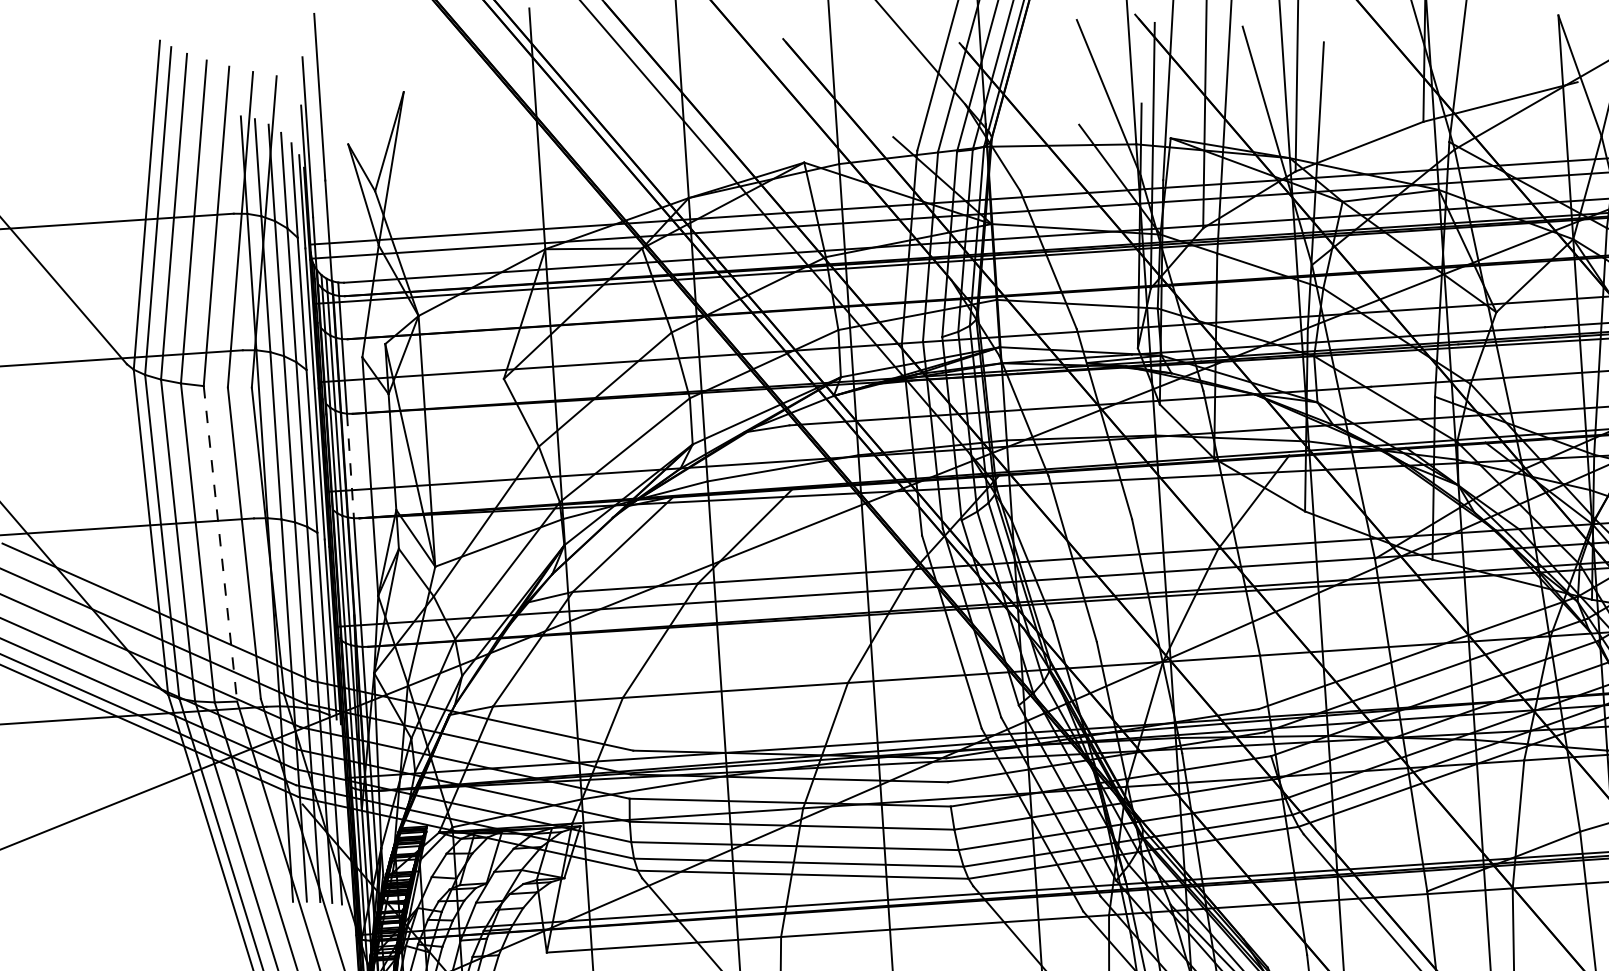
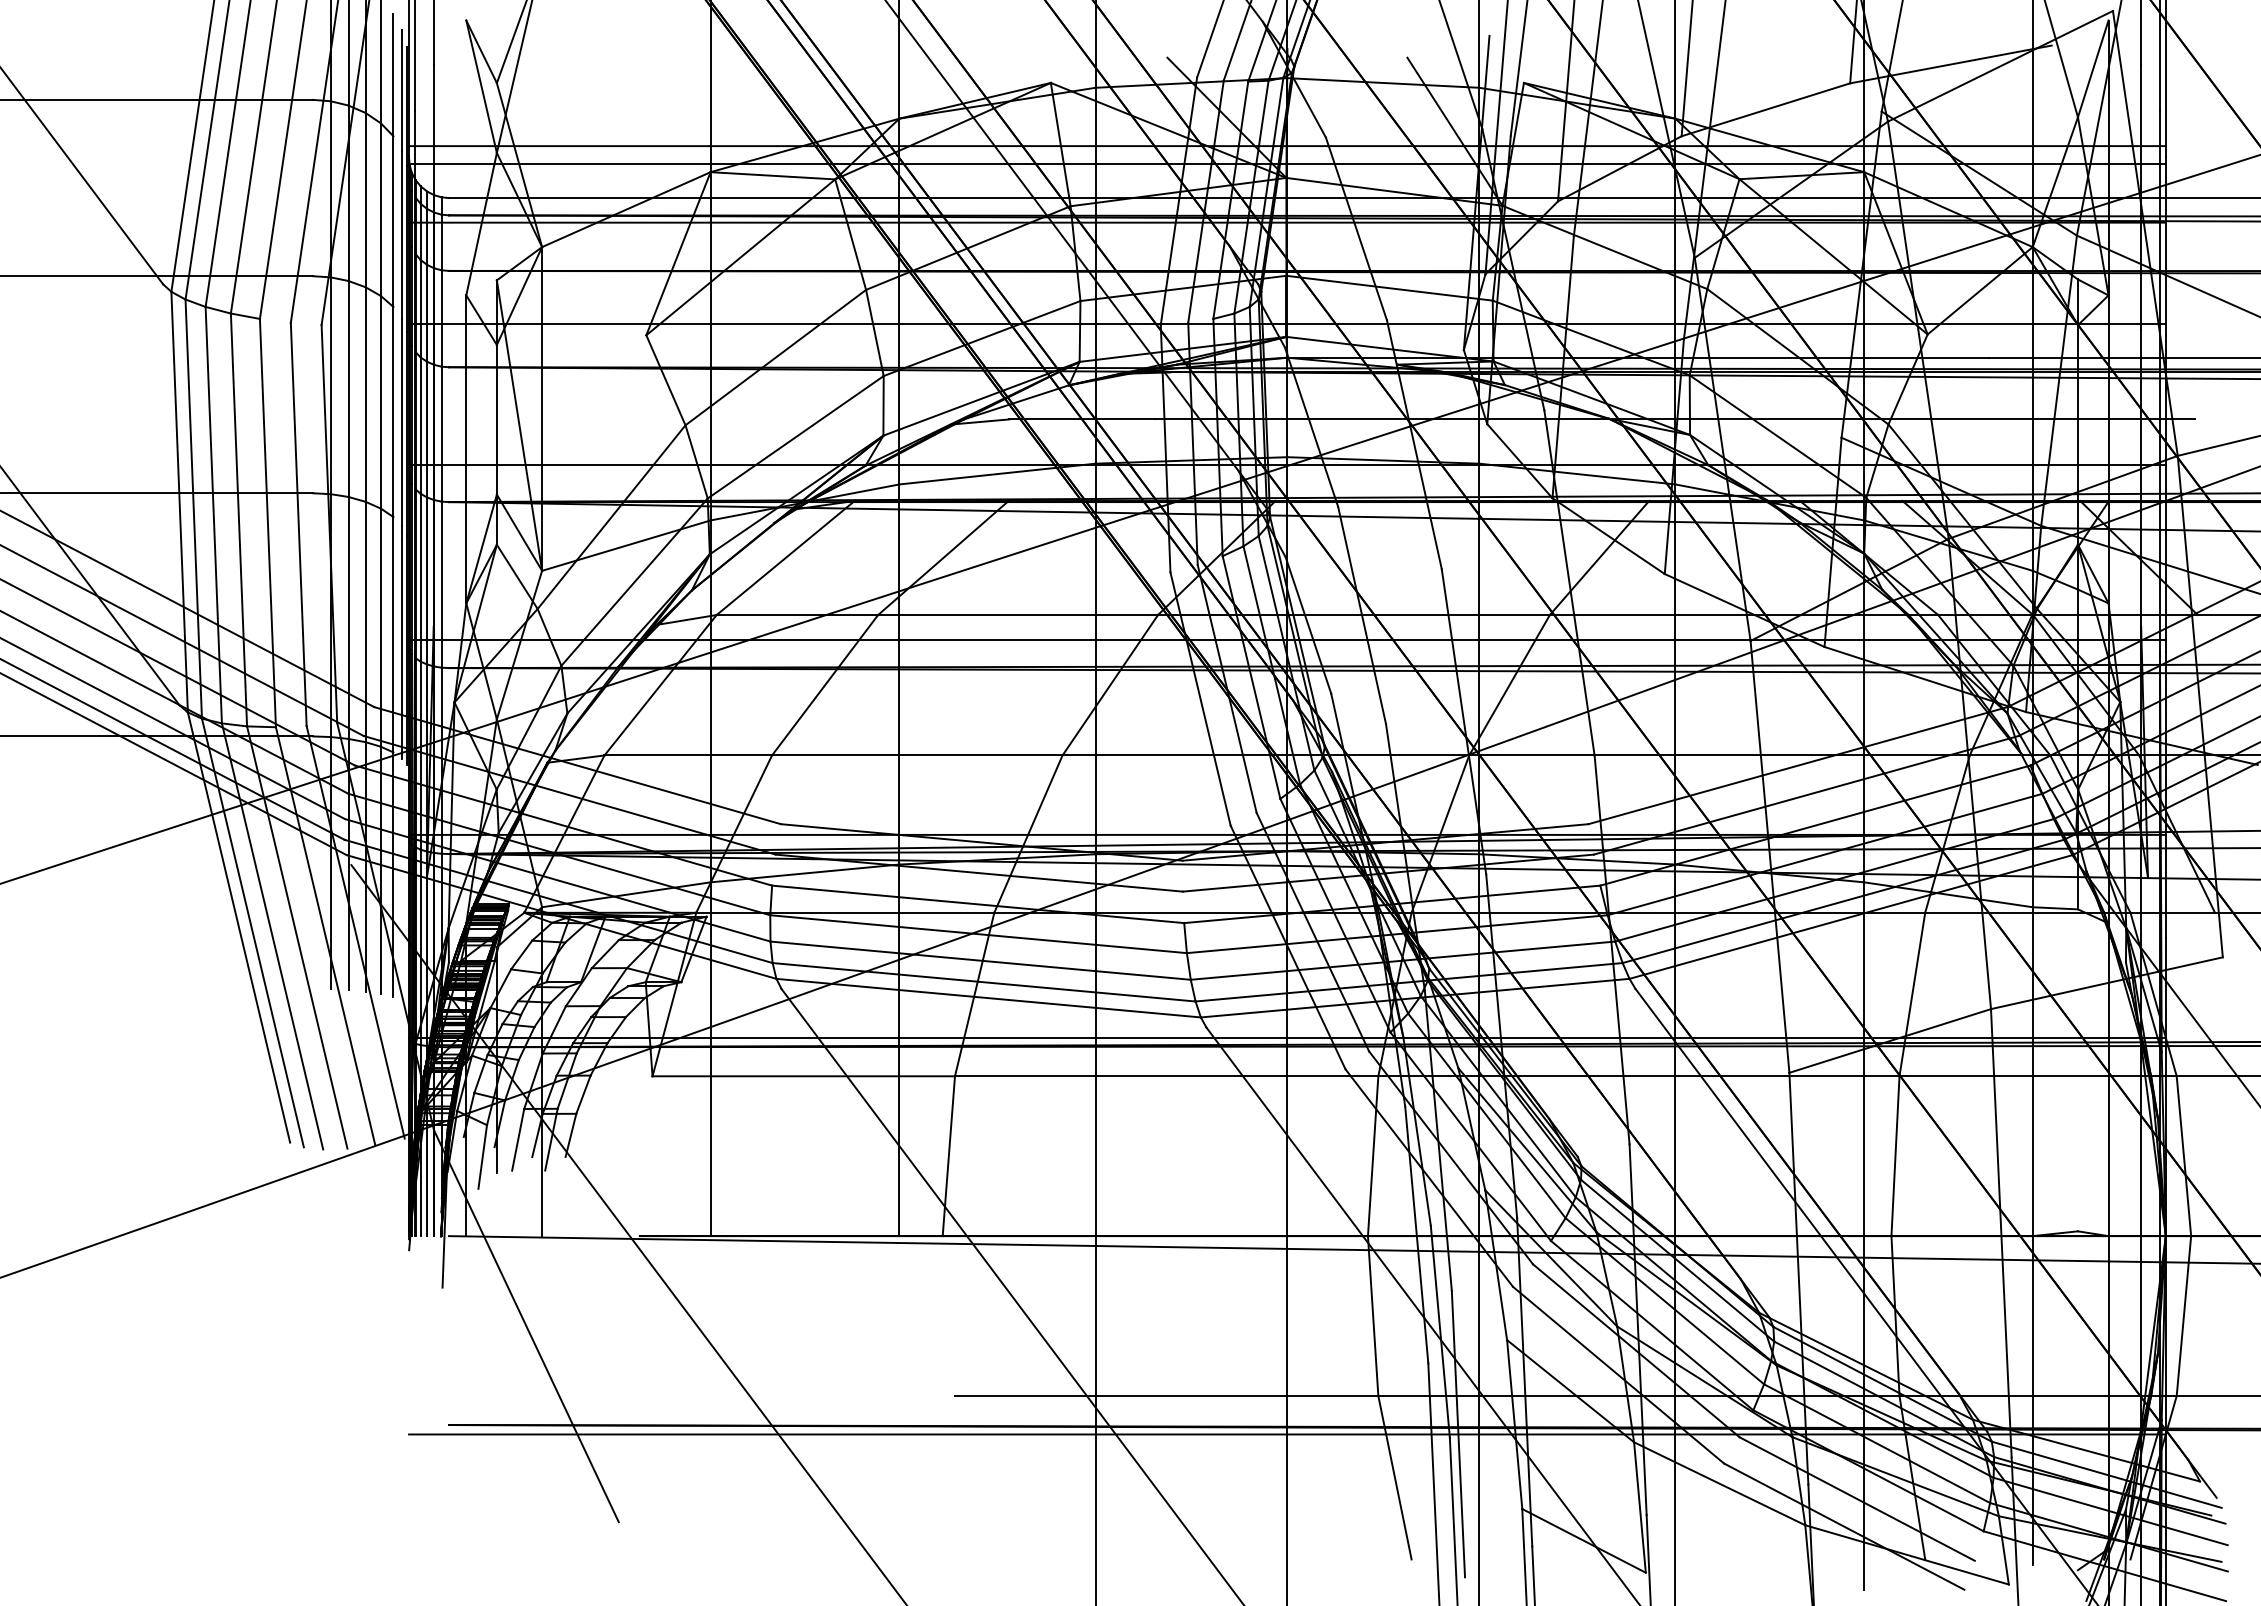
line: (350, 466) -> (441, 434), dashed -> solid
line: (220, 544) -> (267, 523), dashed -> solid

